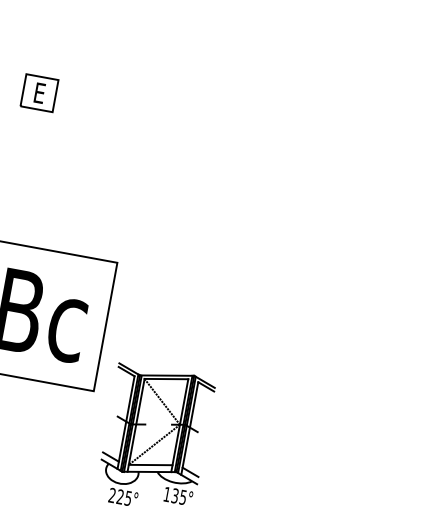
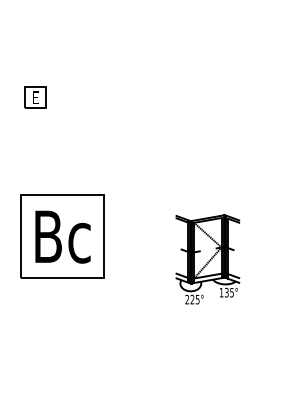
part: (154, 439) -> (207, 259), moved

